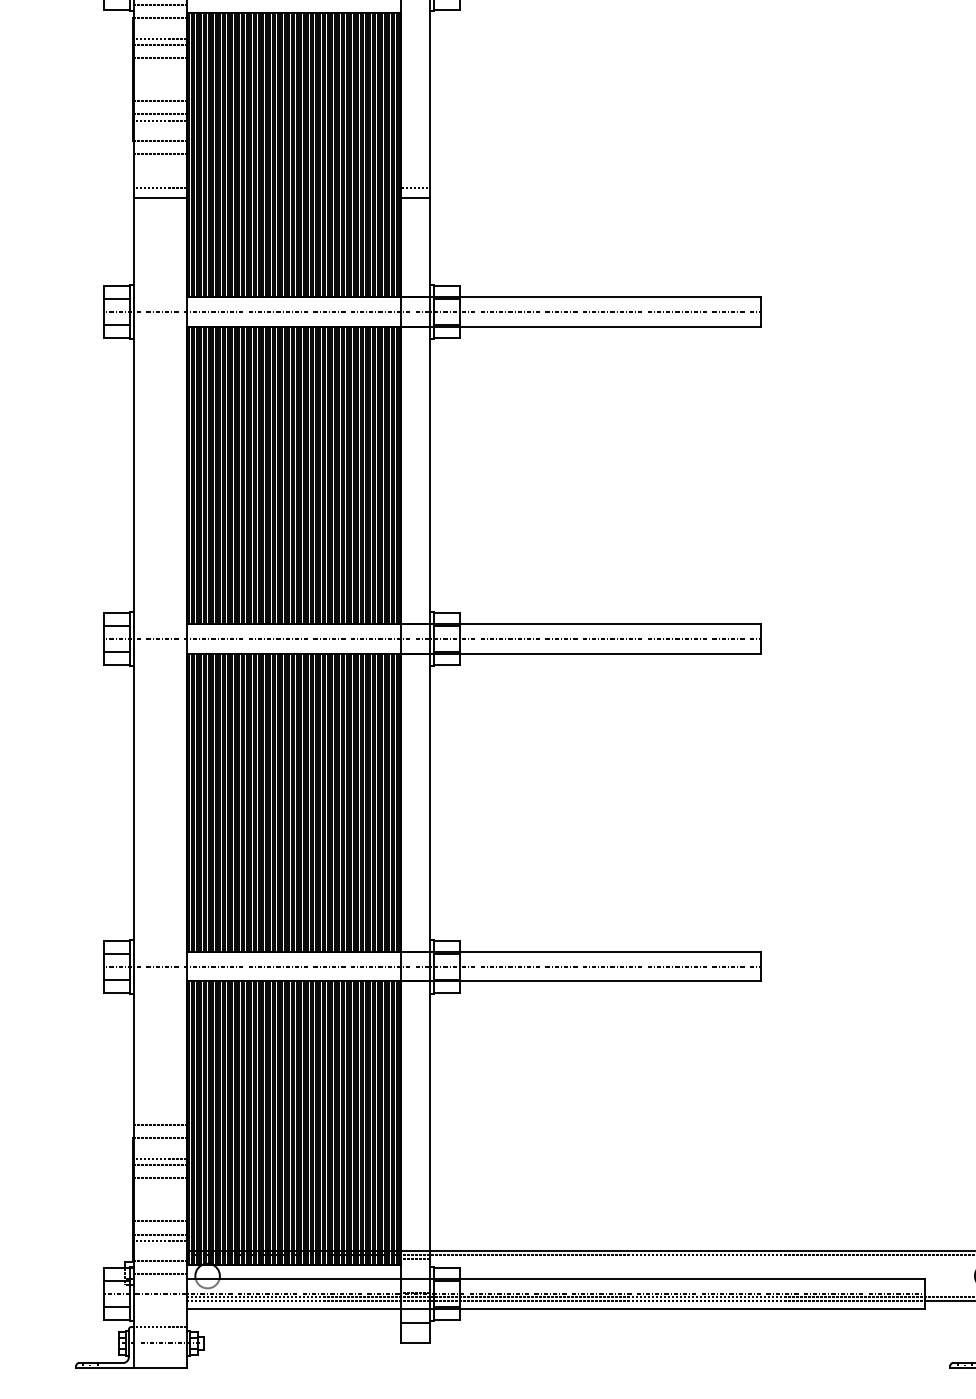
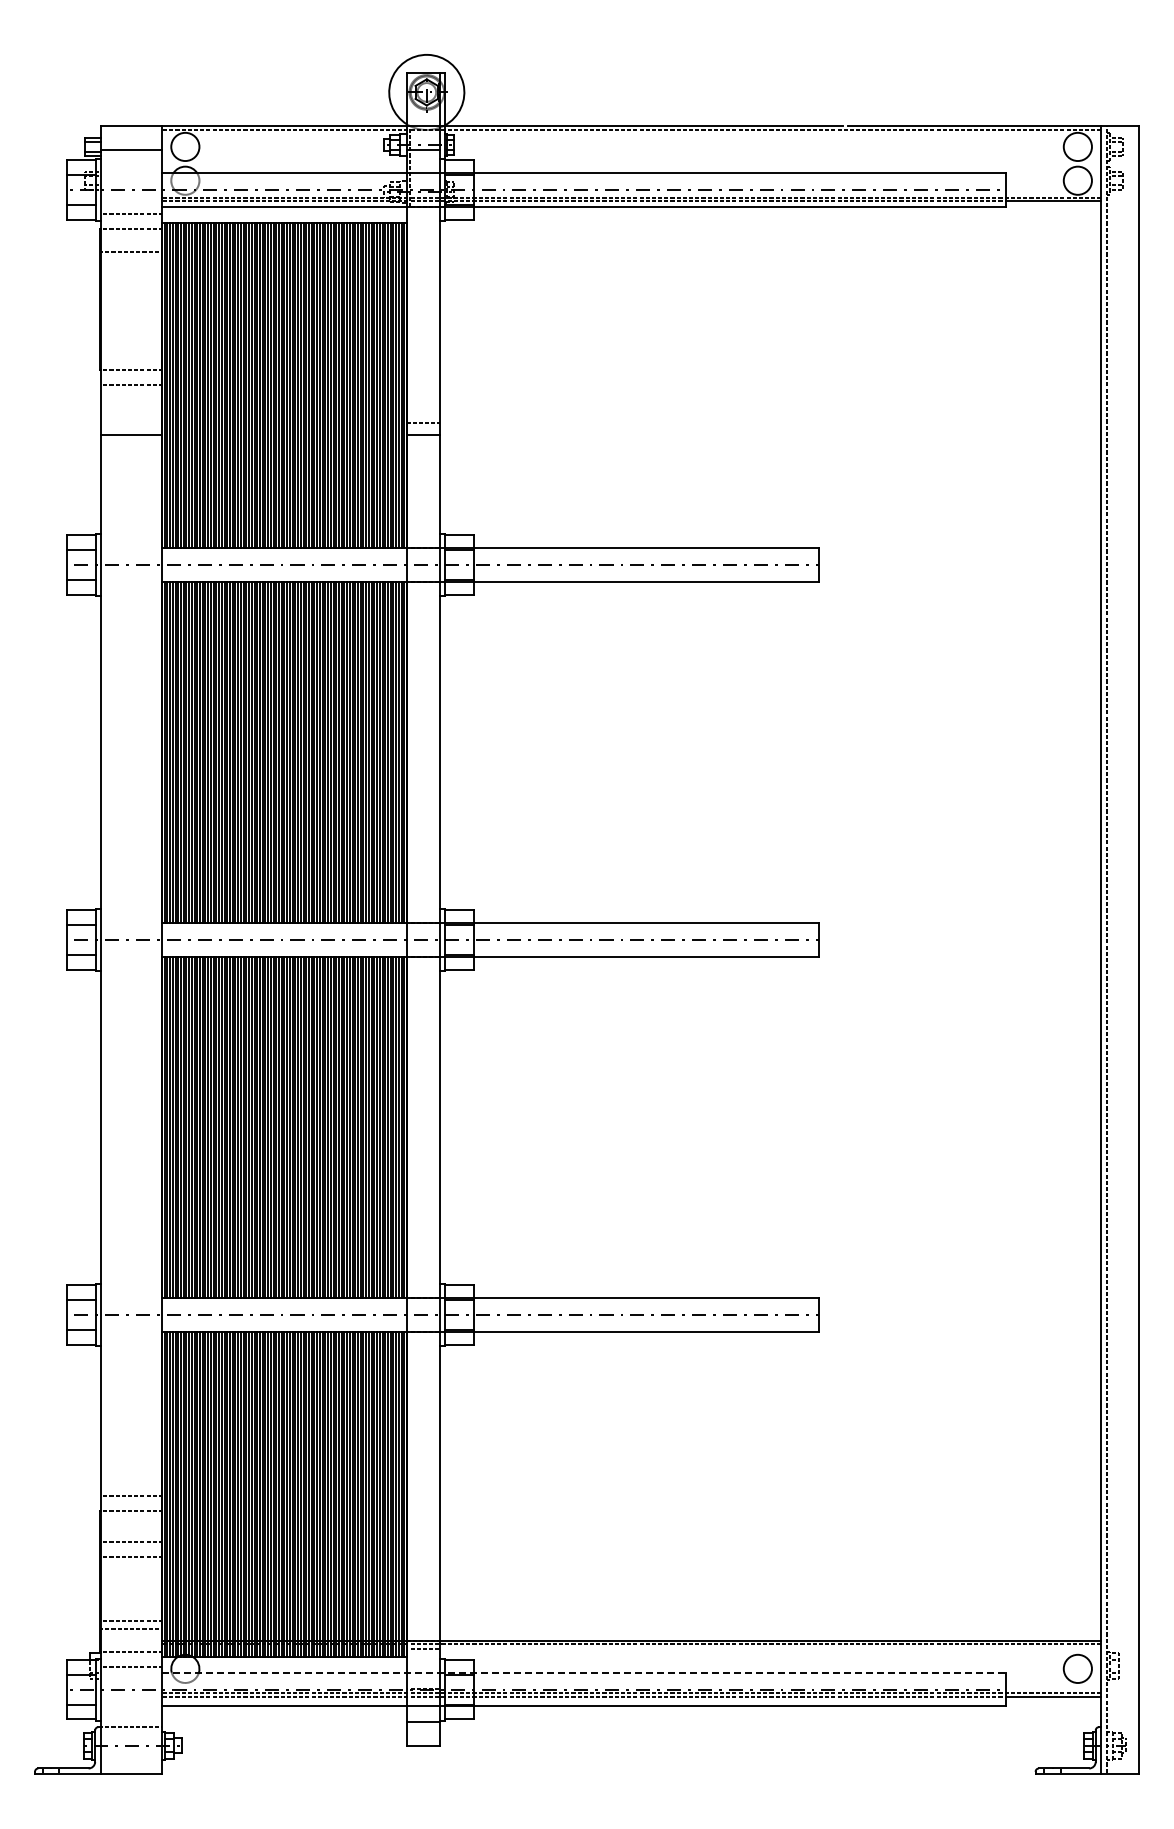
line: (159, 44) -> (130, 259), removed
line: (159, 58) -> (130, 274), removed
line: (159, 100) -> (130, 323), removed
line: (159, 113) -> (130, 338), removed
line: (159, 120) -> (130, 346), removed
line: (159, 188) -> (130, 423), removed
line: (159, 1158) -> (130, 1534), removed
line: (159, 1221) -> (130, 1606), removed
line: (556, 1279) -> (584, 1672), solid -> dashed

